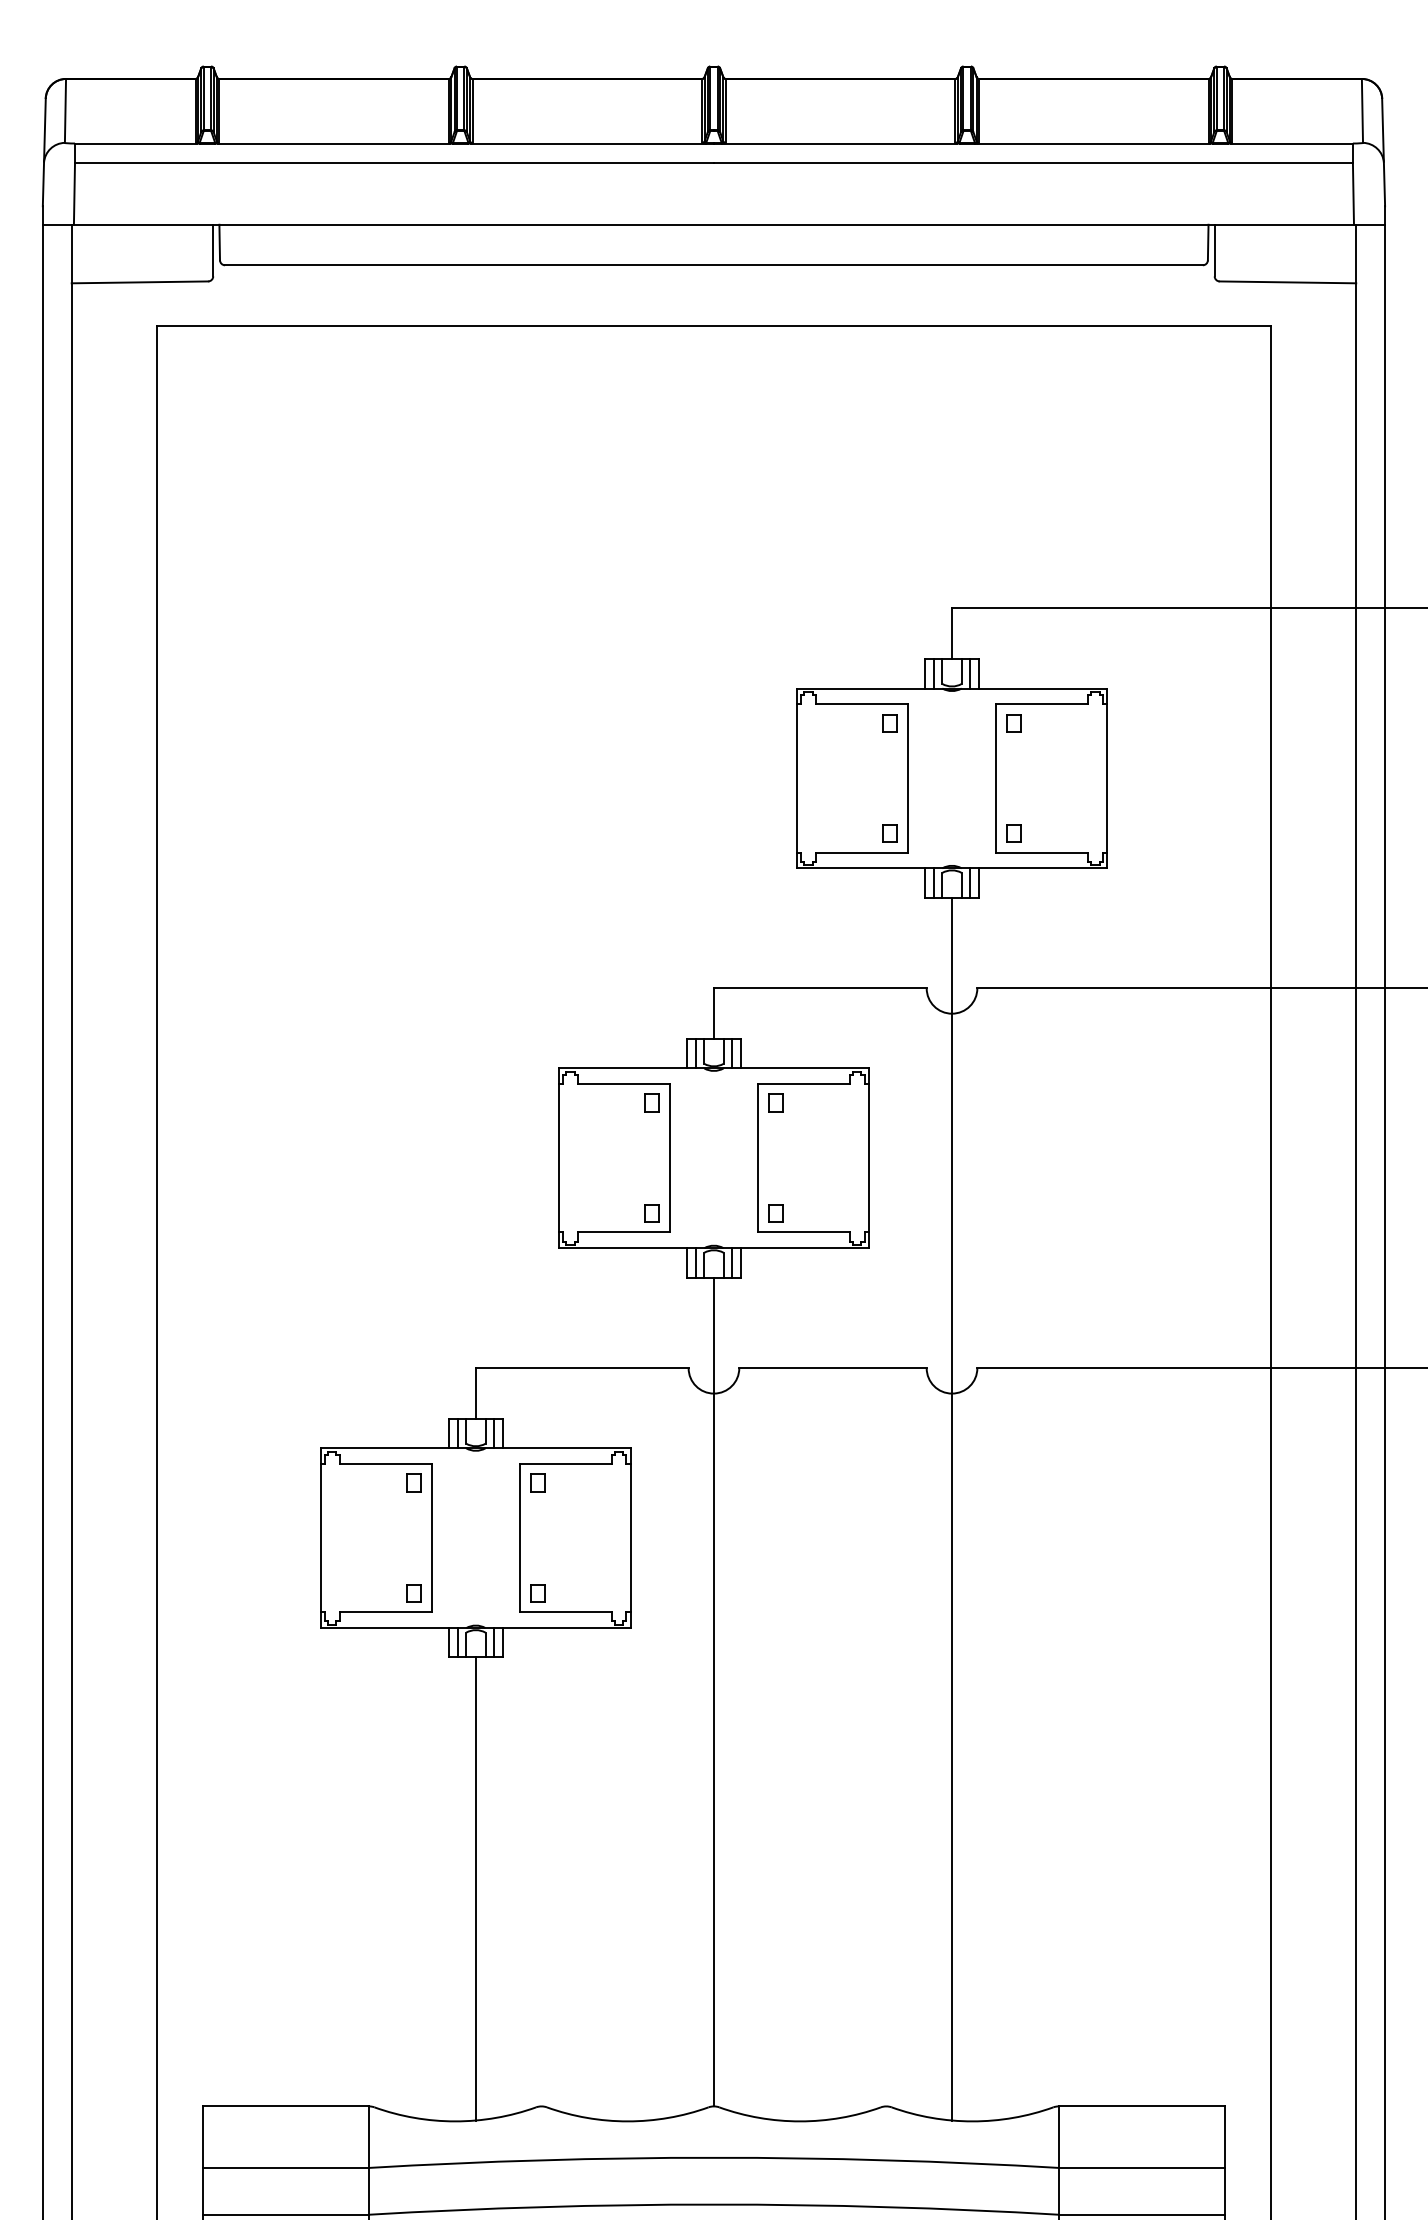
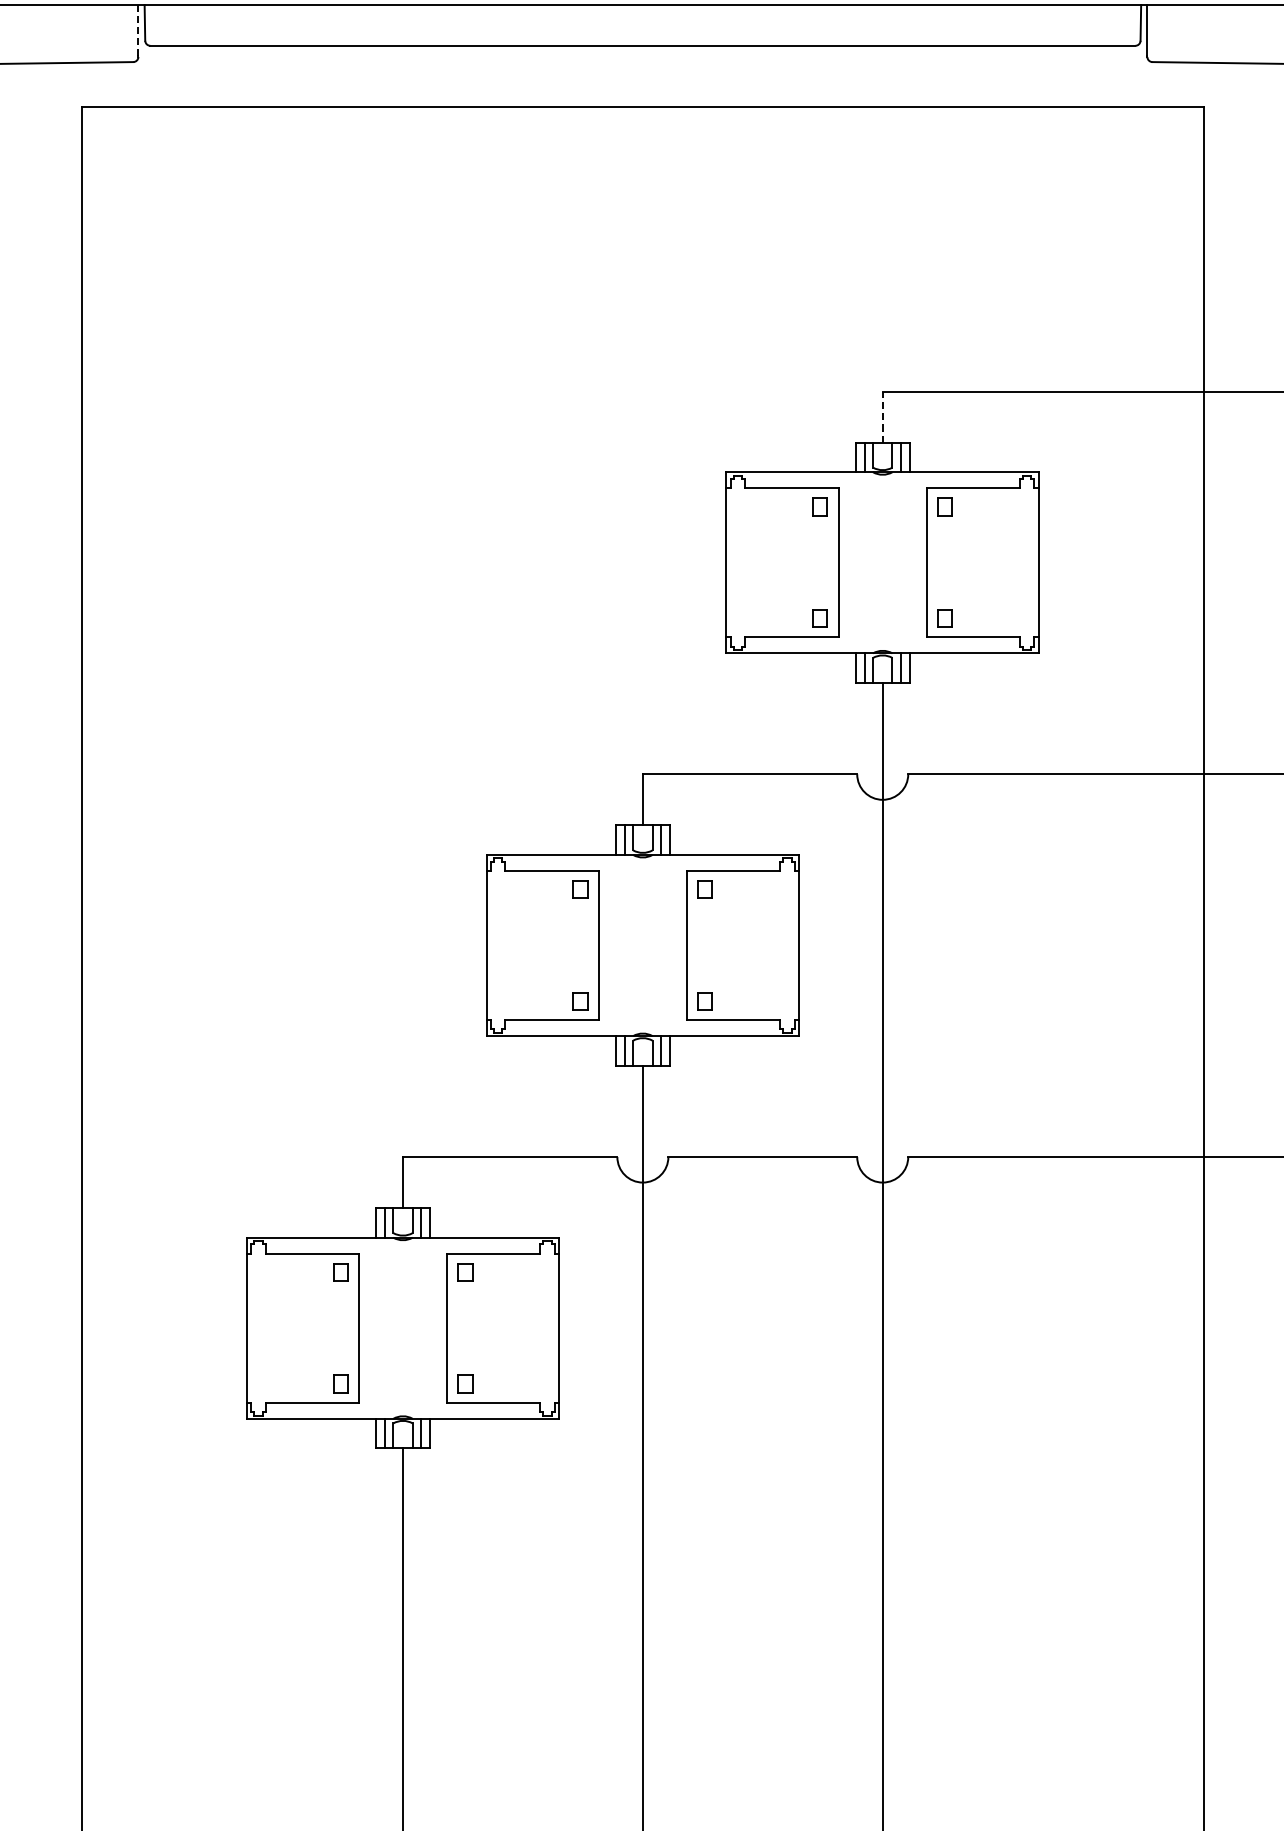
line: (213, 250) -> (138, 30), solid -> dashed
line: (952, 633) -> (883, 416), solid -> dashed

